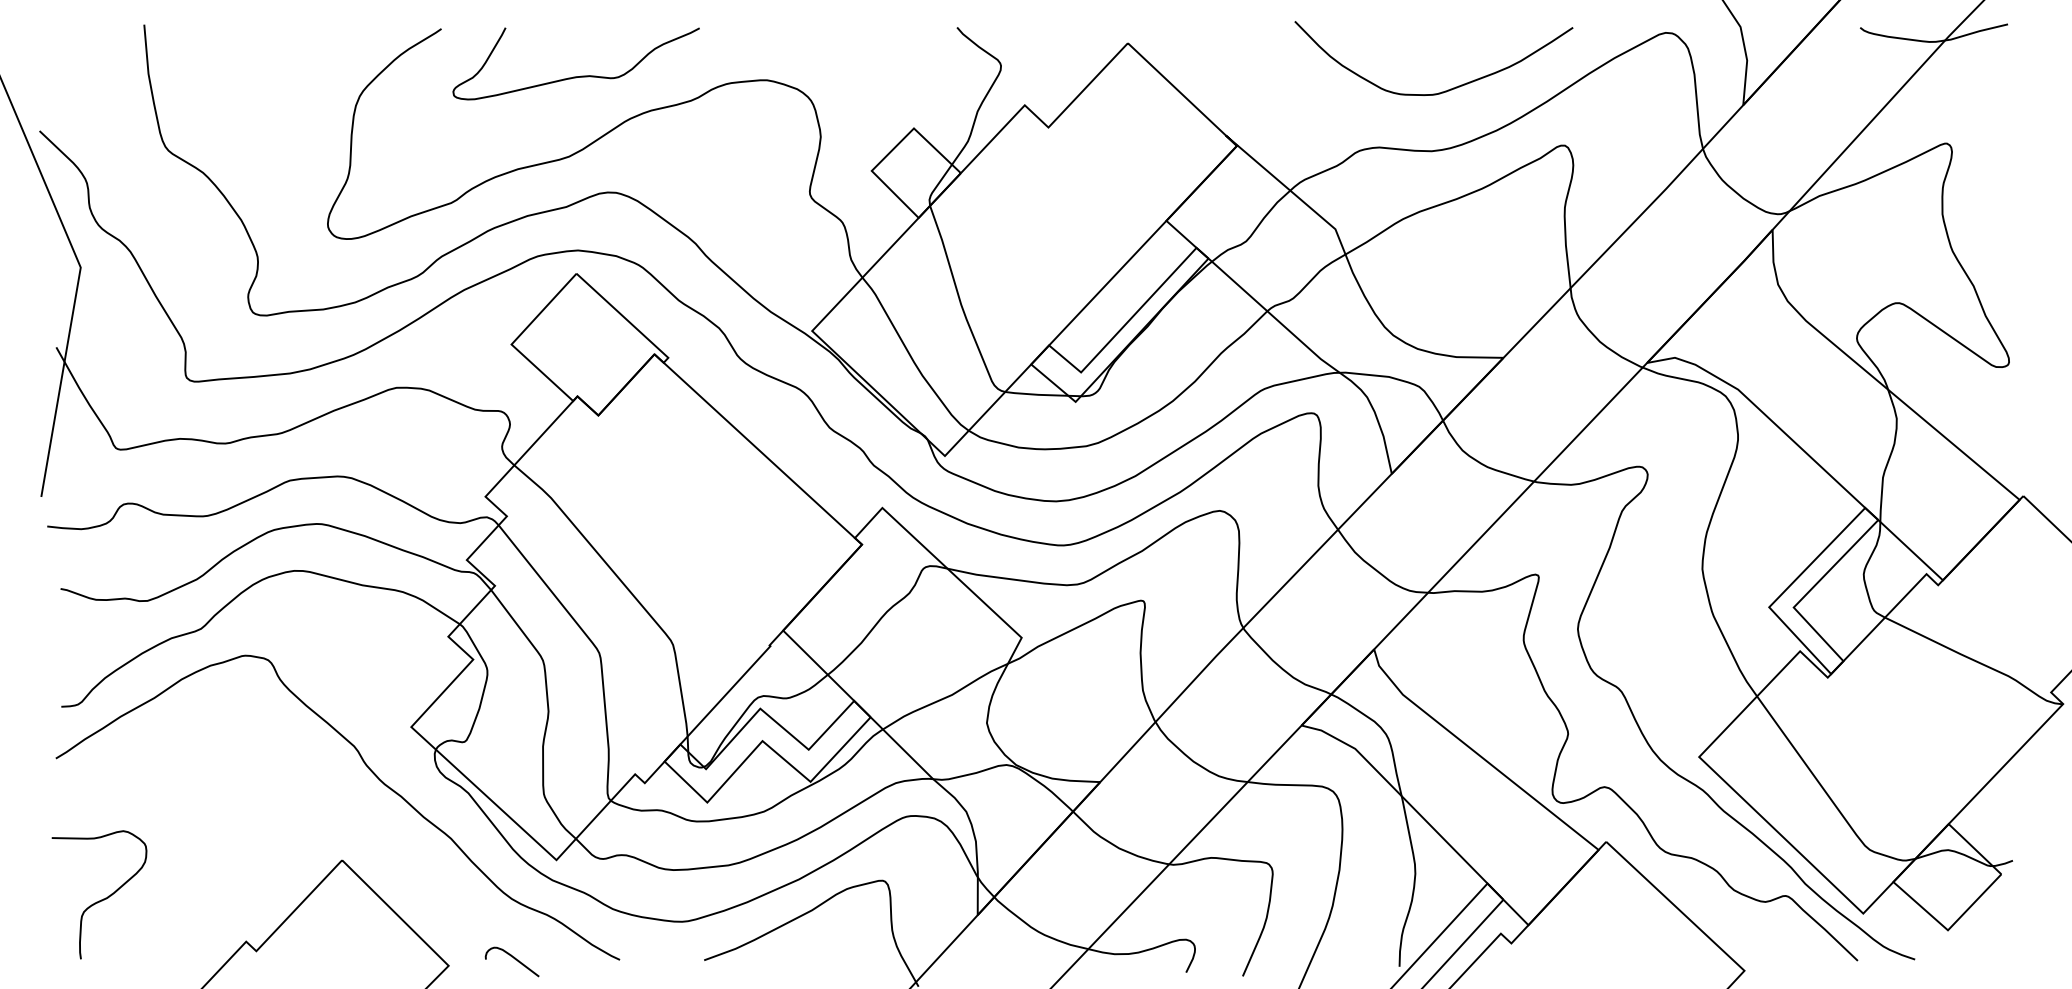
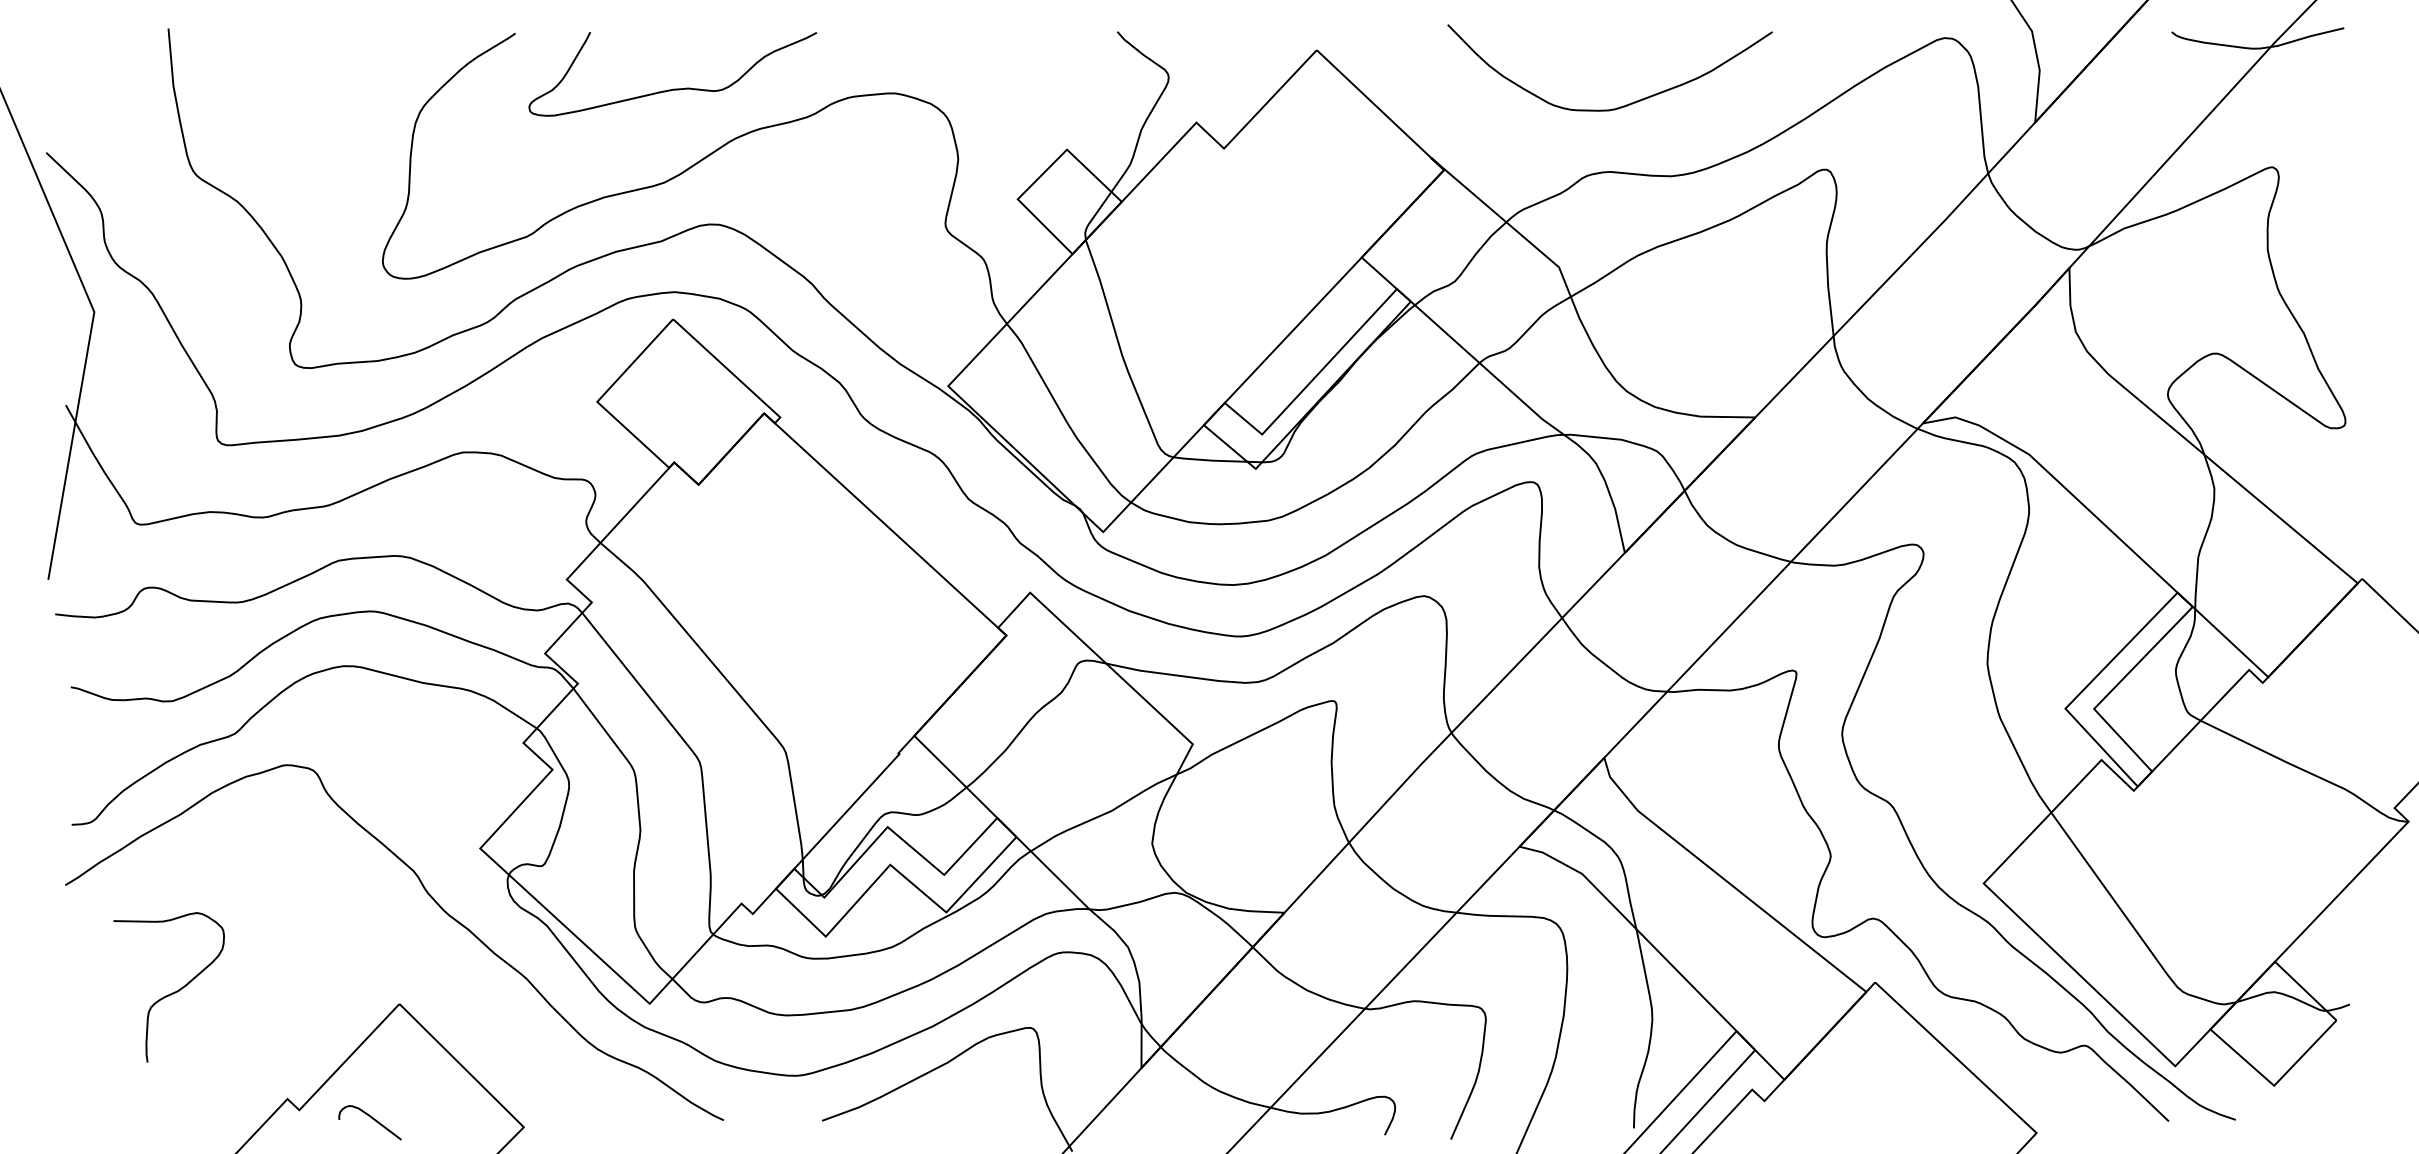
curve: (1445, 90) -> (1623, 105), moved
curve: (100, 900) -> (170, 993), moved
curve: (514, 959) -> (372, 1119), moved

